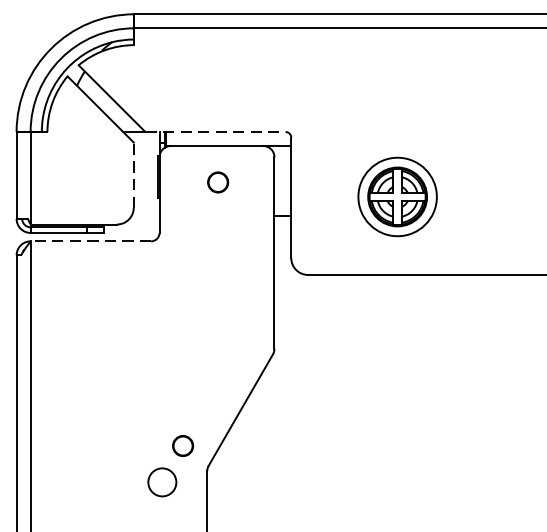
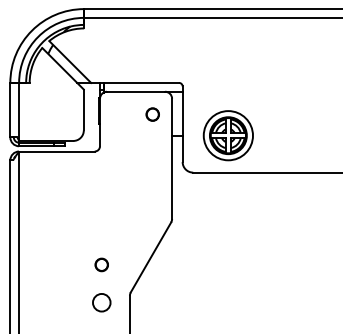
line: (216, 131) -> (135, 82), dashed -> solid
line: (133, 174) -> (83, 109), dashed -> solid
circle: (217, 182) -> (152, 114), moved
part: (396, 196) -> (227, 135), moved
line: (90, 241) -> (56, 151), dashed -> solid
part: (182, 445) -> (101, 264), moved

